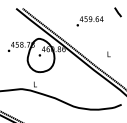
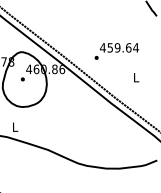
text: (89, 21) -> (115, 51), moved

